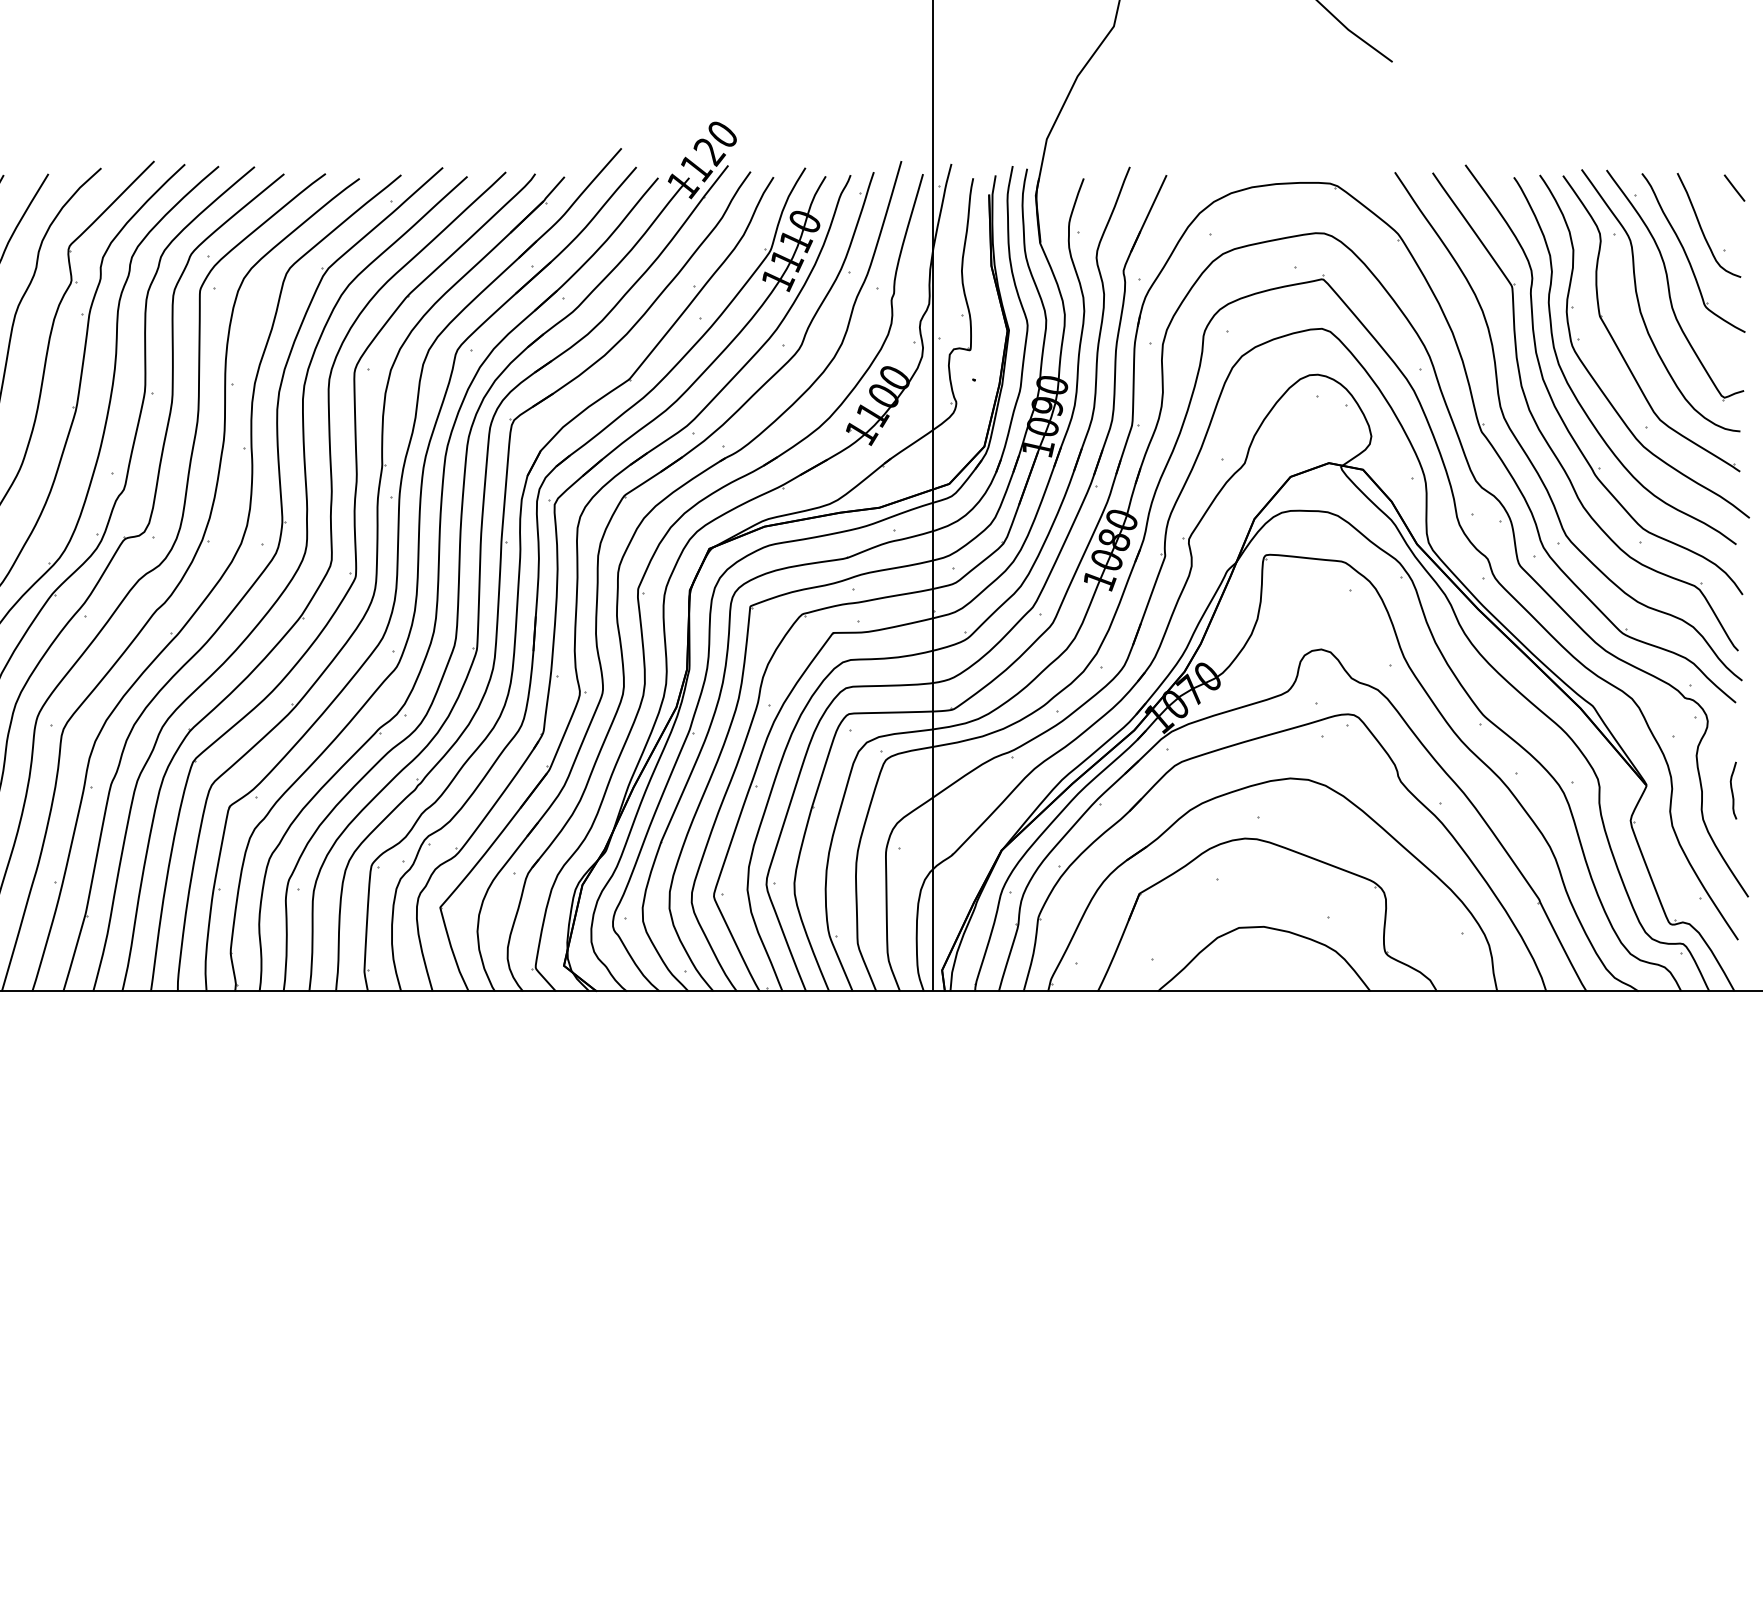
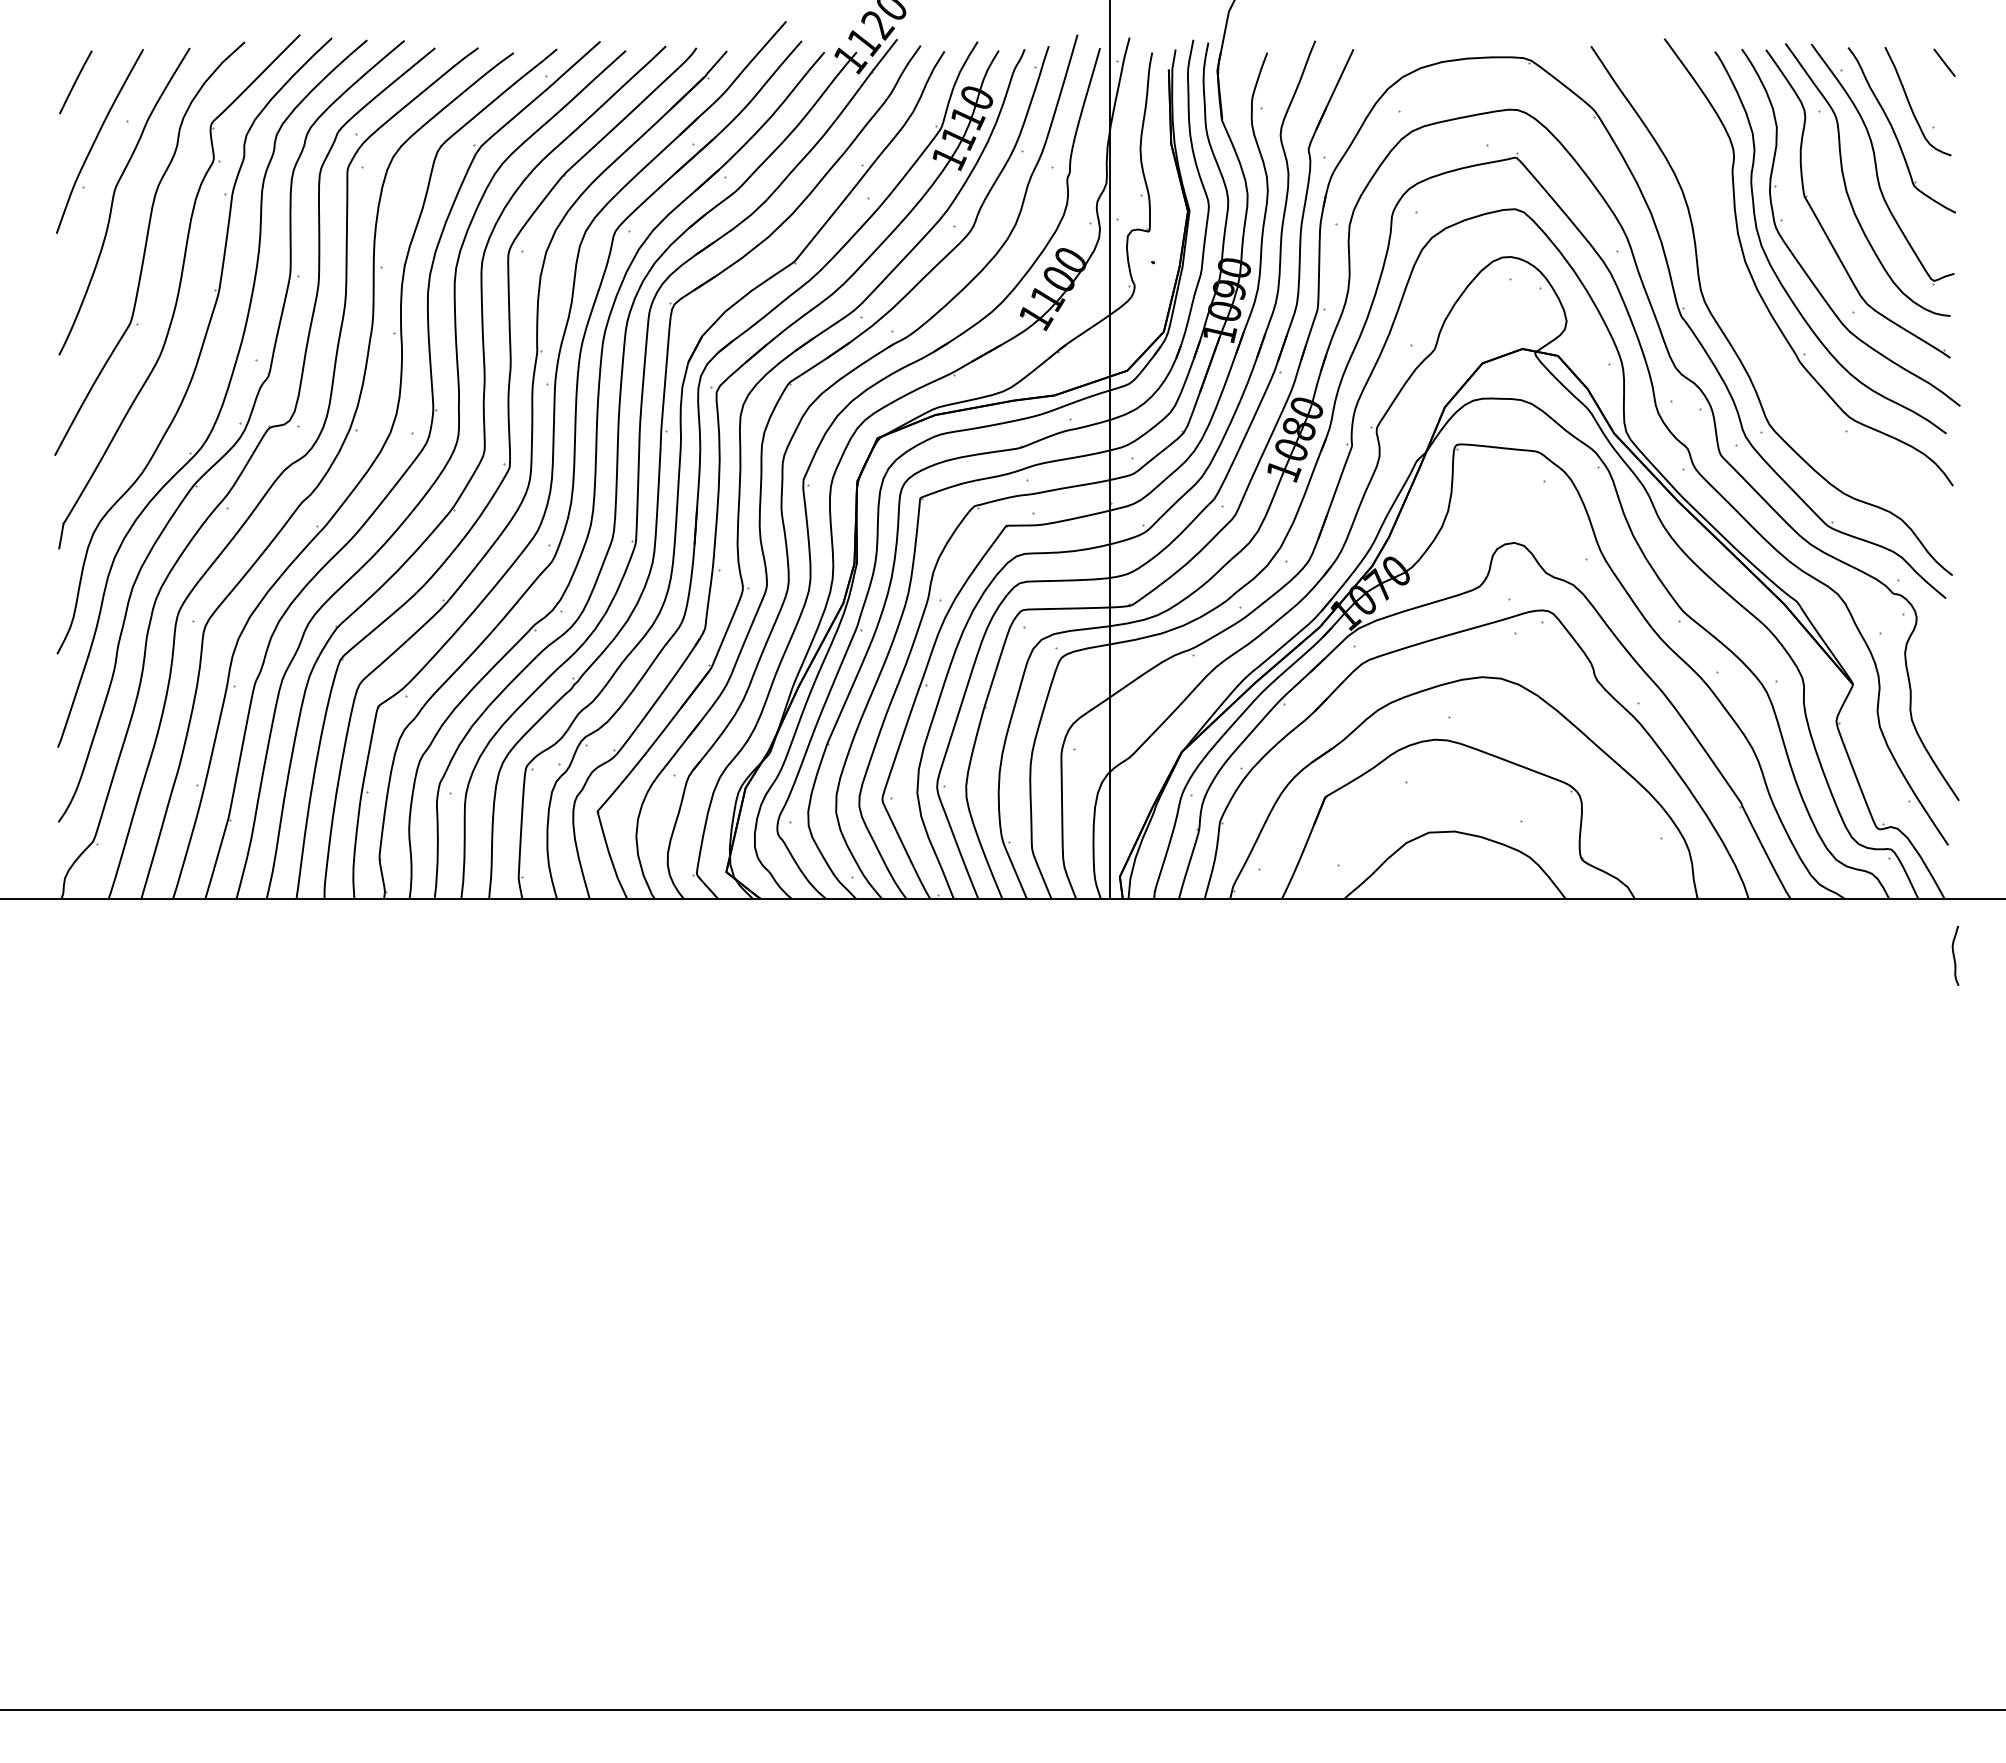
part: (1544, 435) -> (1746, 320), removed
curve: (1732, 790) -> (1954, 955), moved

